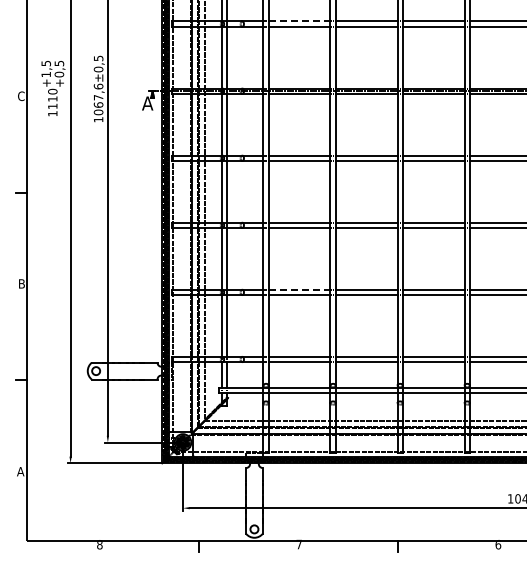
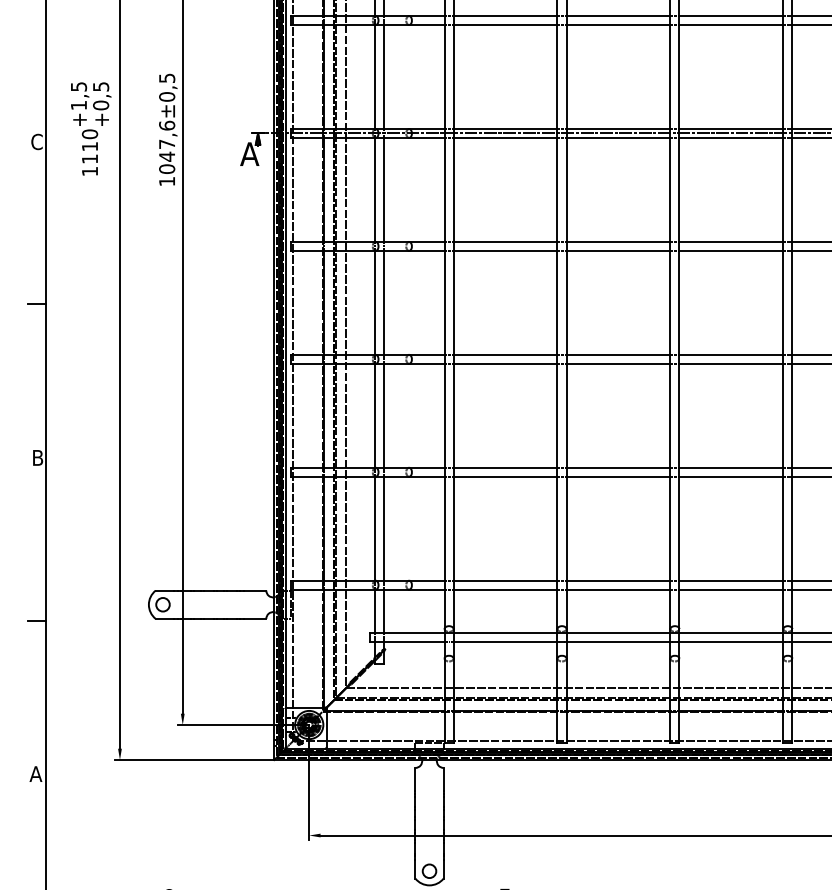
line: (299, 21) -> (505, 16), dashed -> solid
text: (98, 105) -> (166, 157), 1067,6 -> 1047,6
line: (299, 289) -> (505, 467), dashed -> solid

